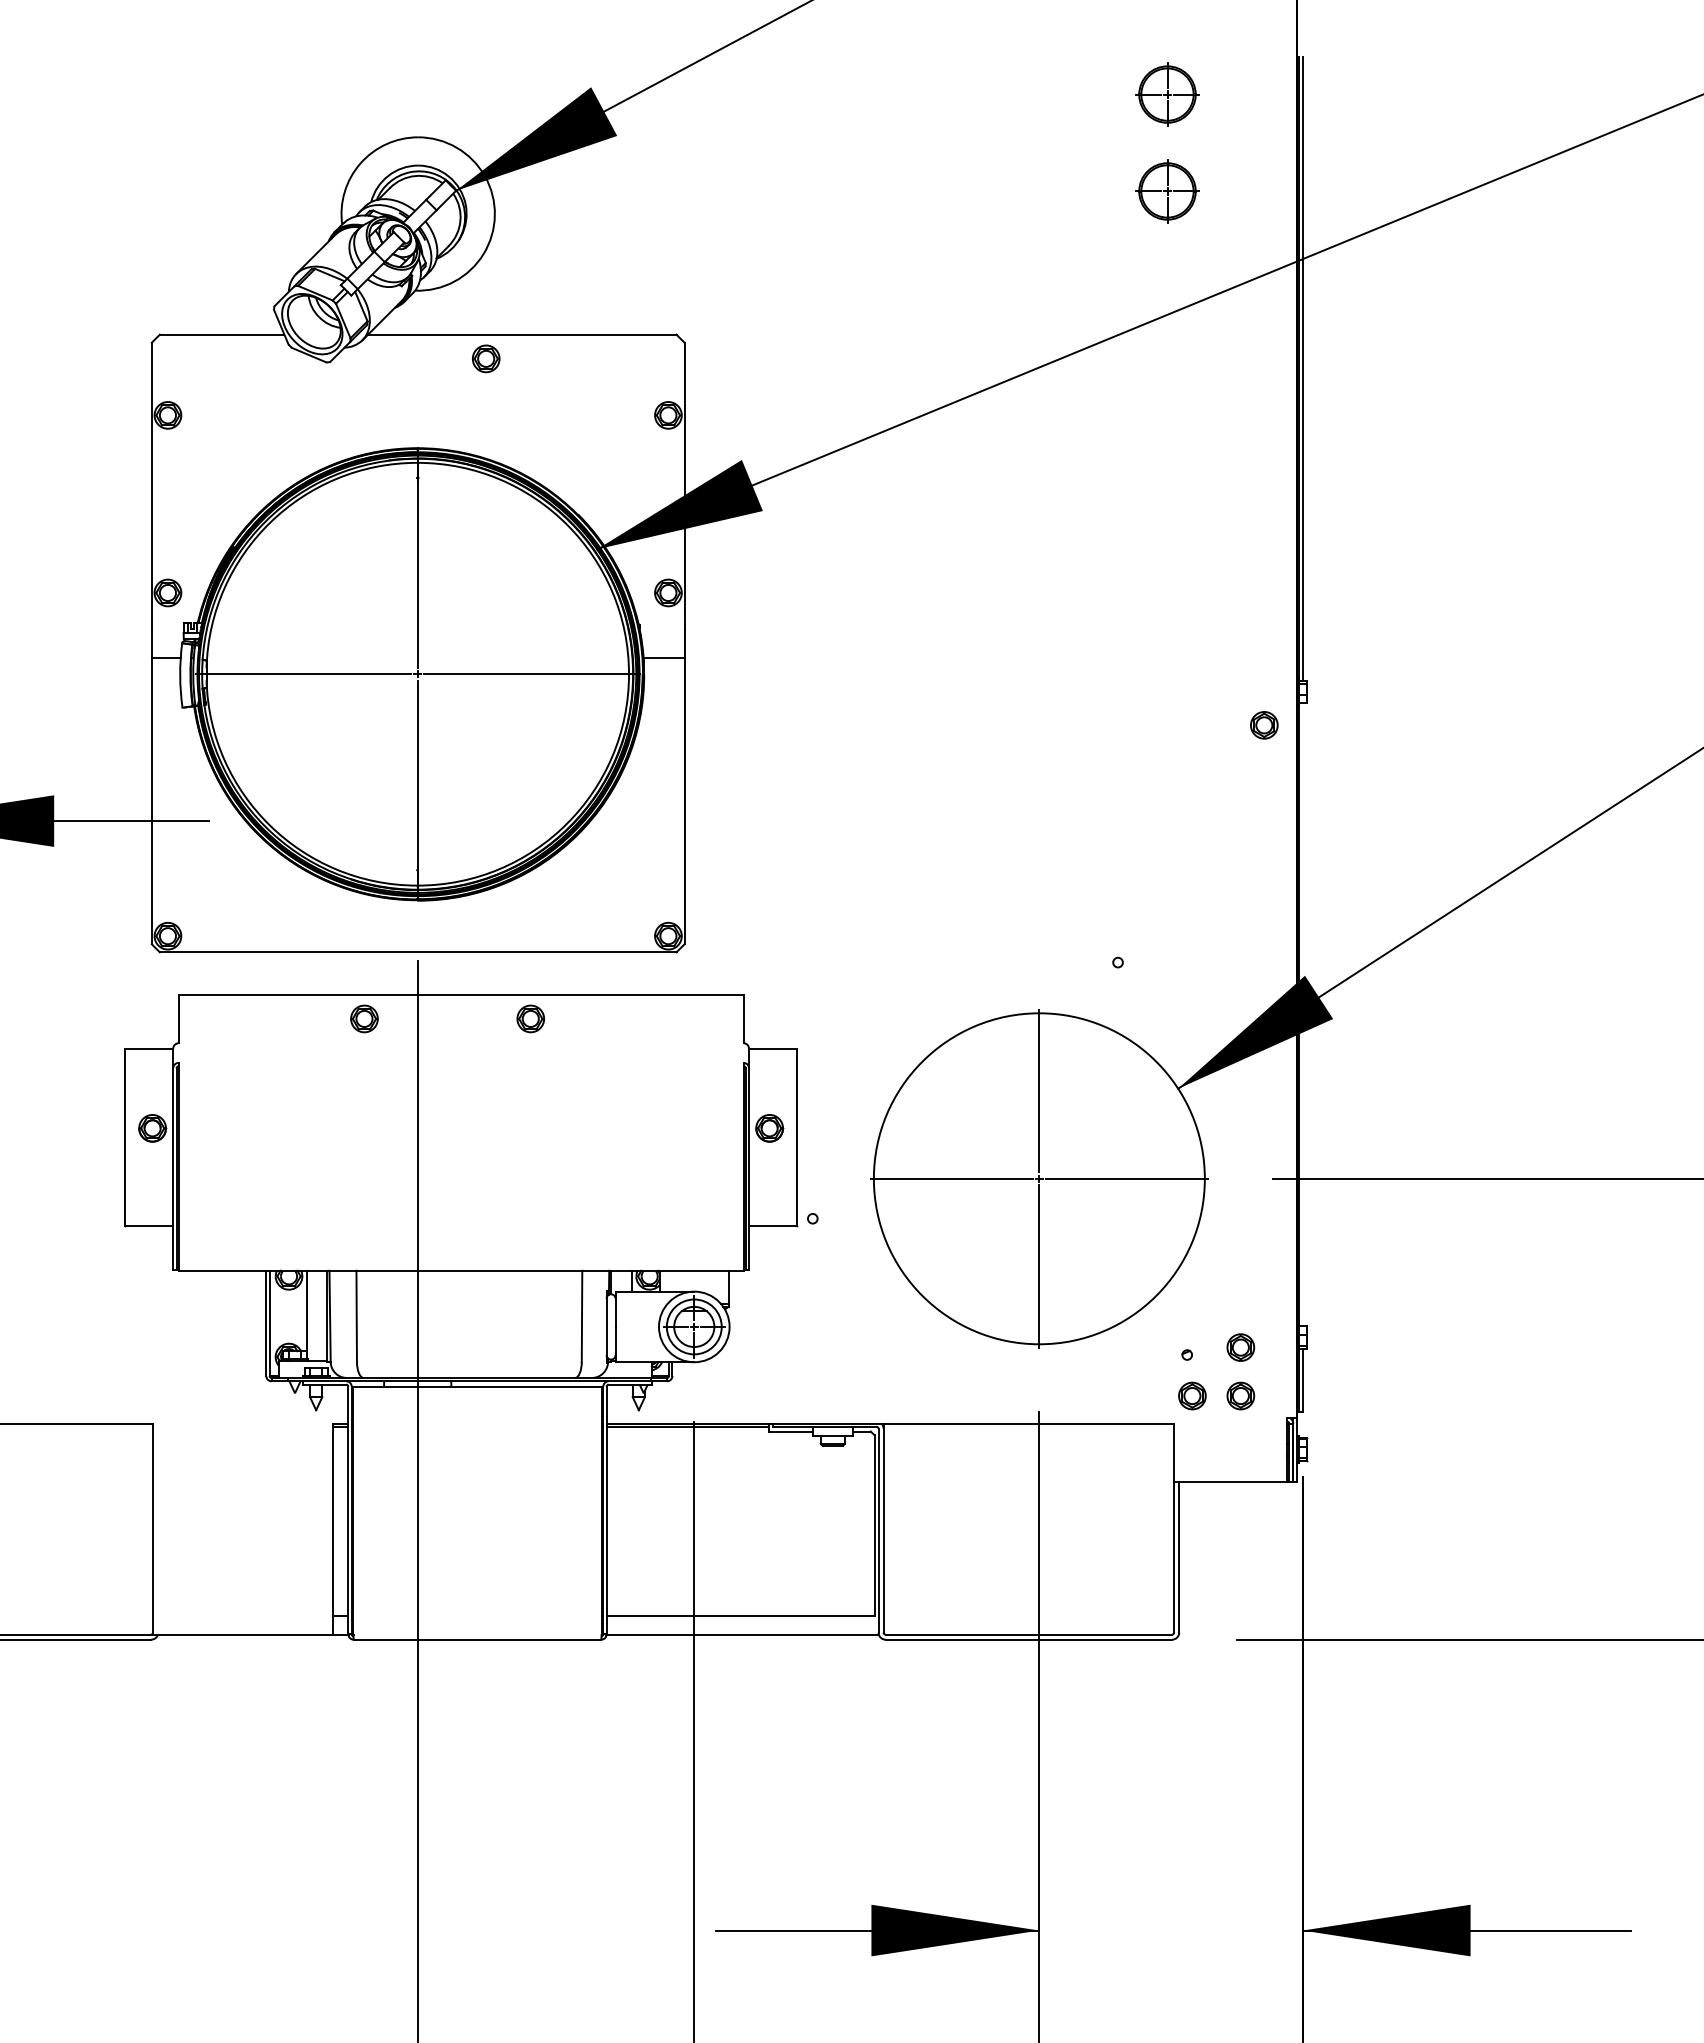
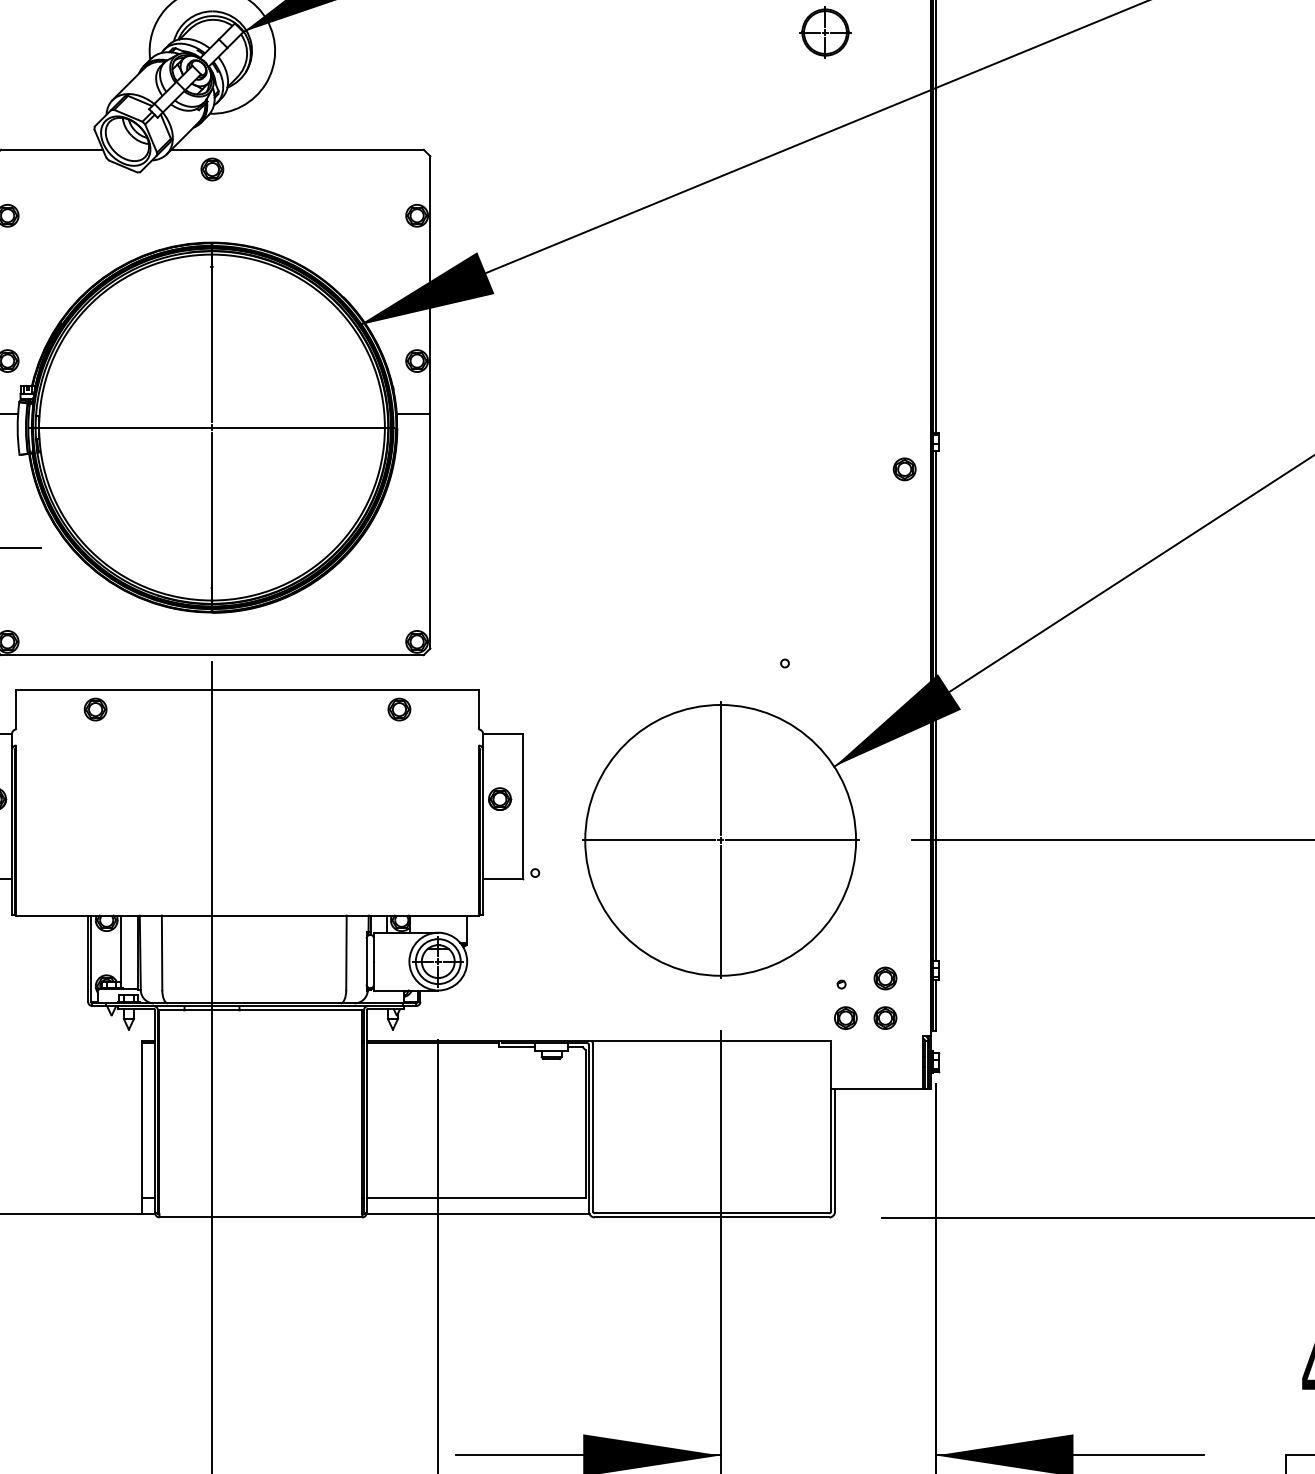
part: (486, 358) -> (212, 169), moved
line: (1302, 1014) -> (935, 705), added
part: (364, 1018) -> (95, 709), moved
part: (530, 1018) -> (399, 709), moved

